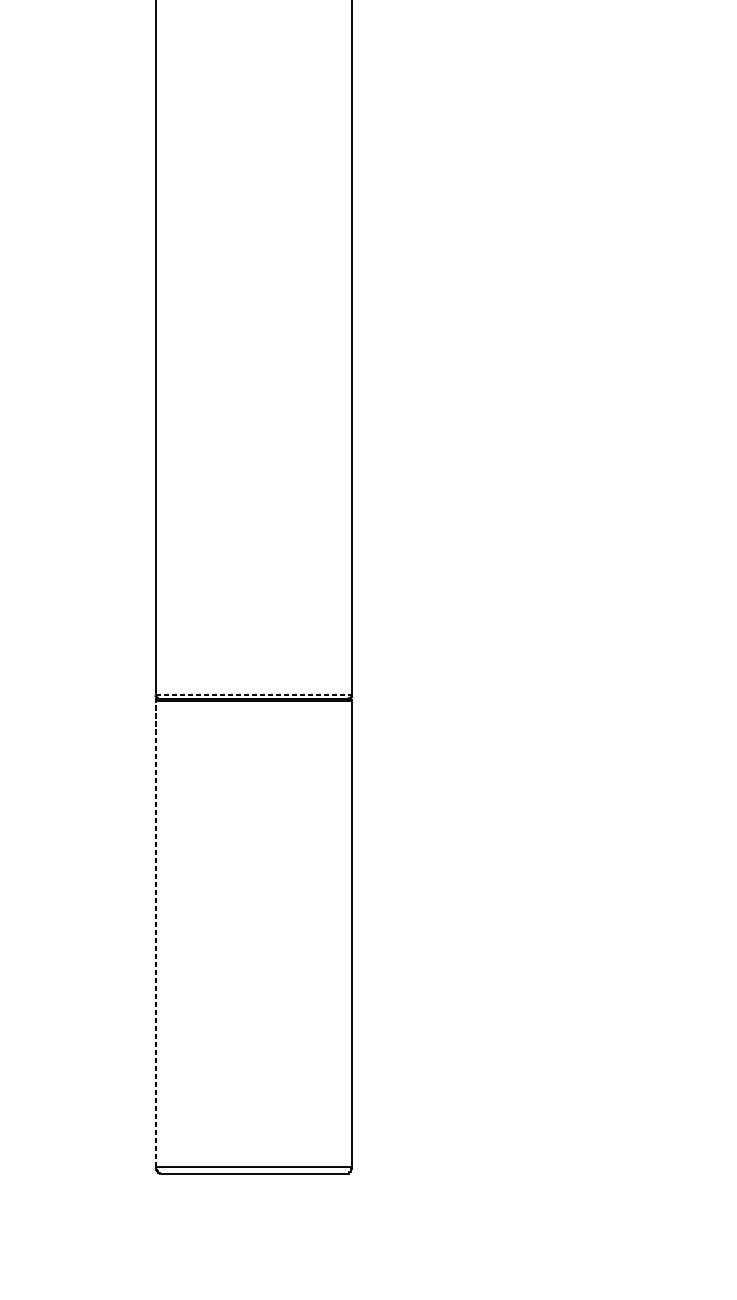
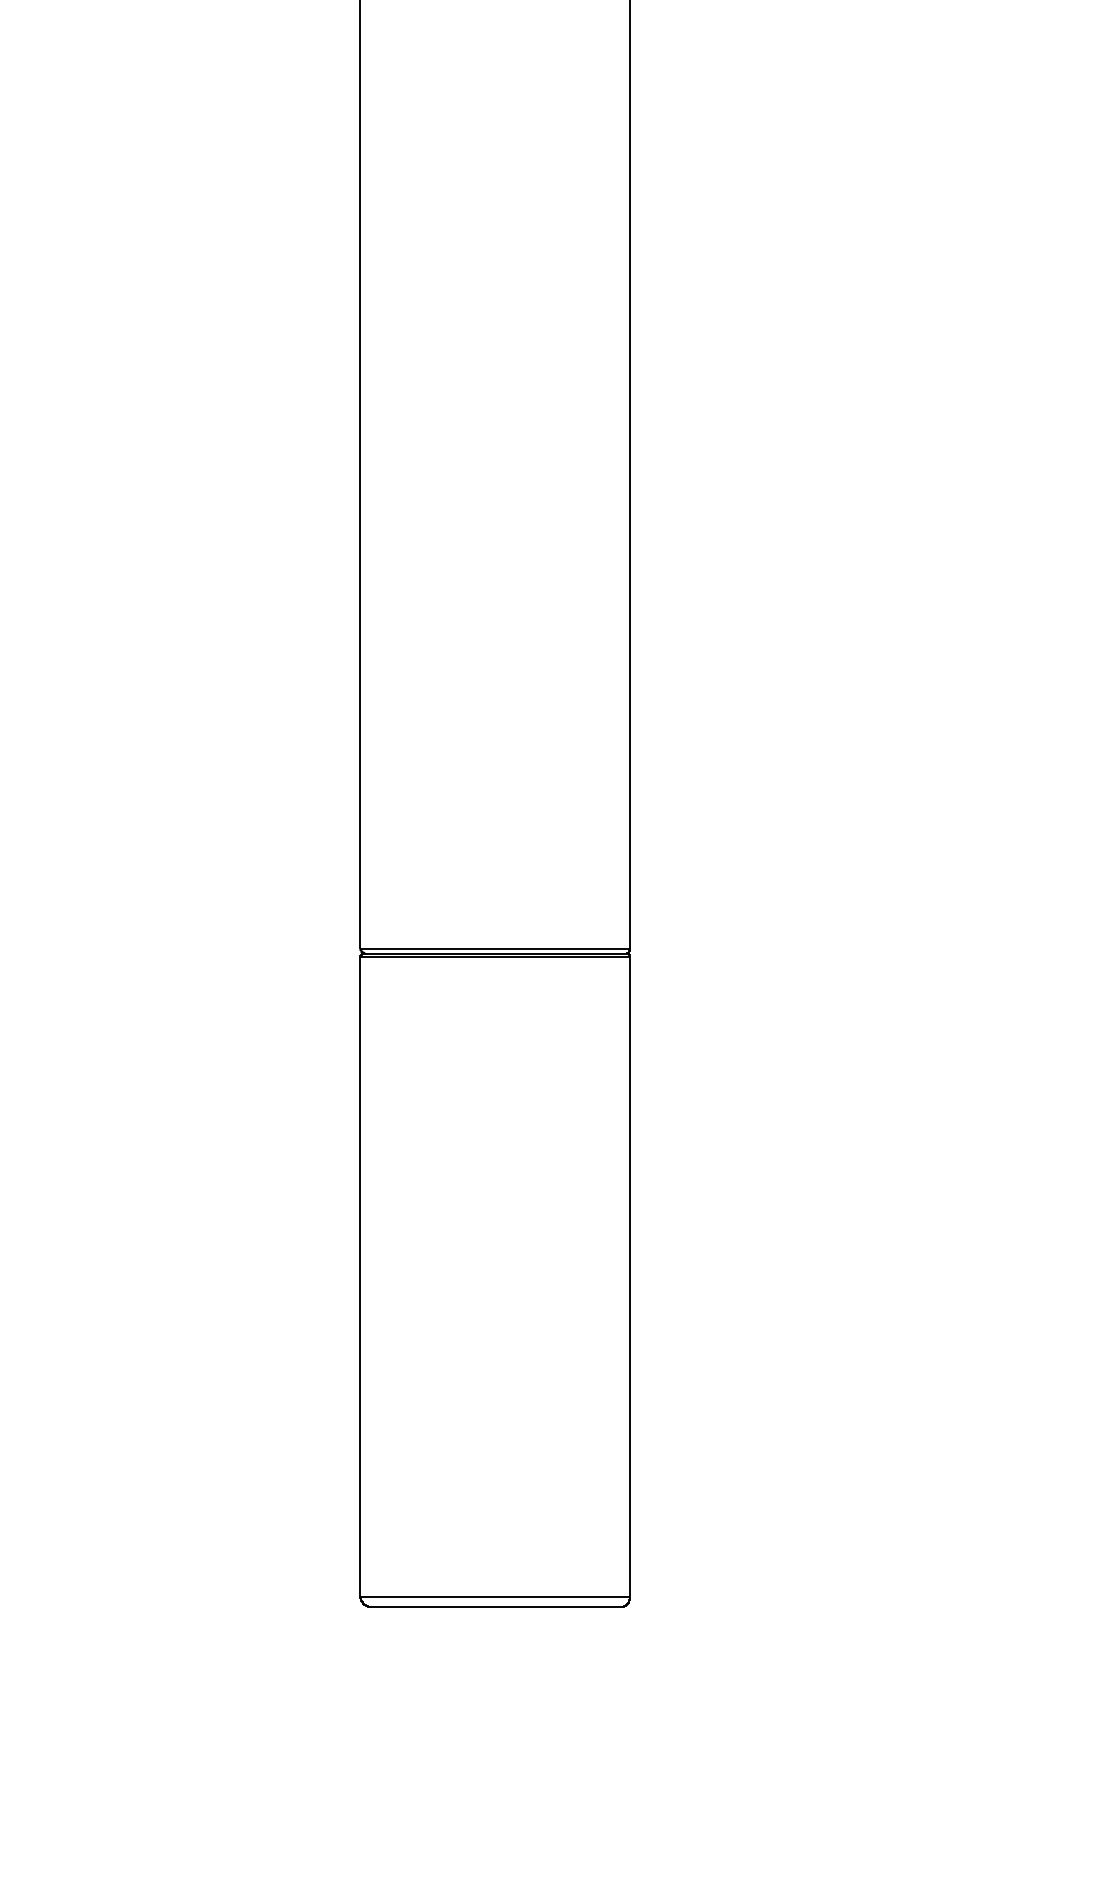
line: (253, 695) -> (495, 949), dashed -> solid
line: (155, 934) -> (360, 1277), dashed -> solid

